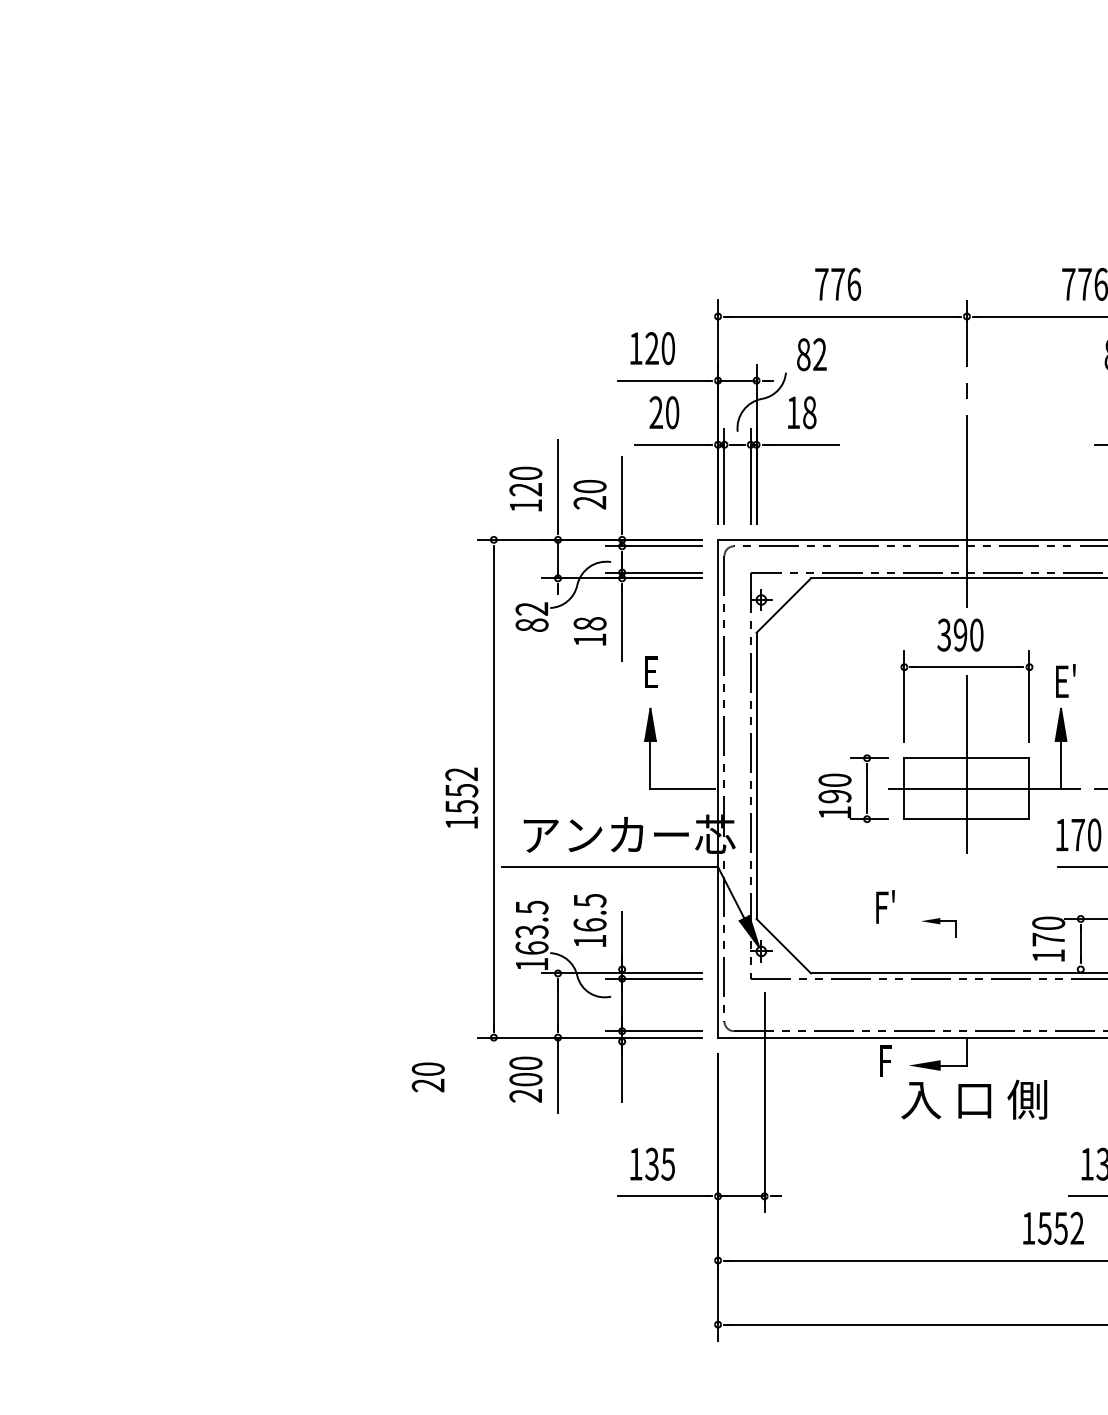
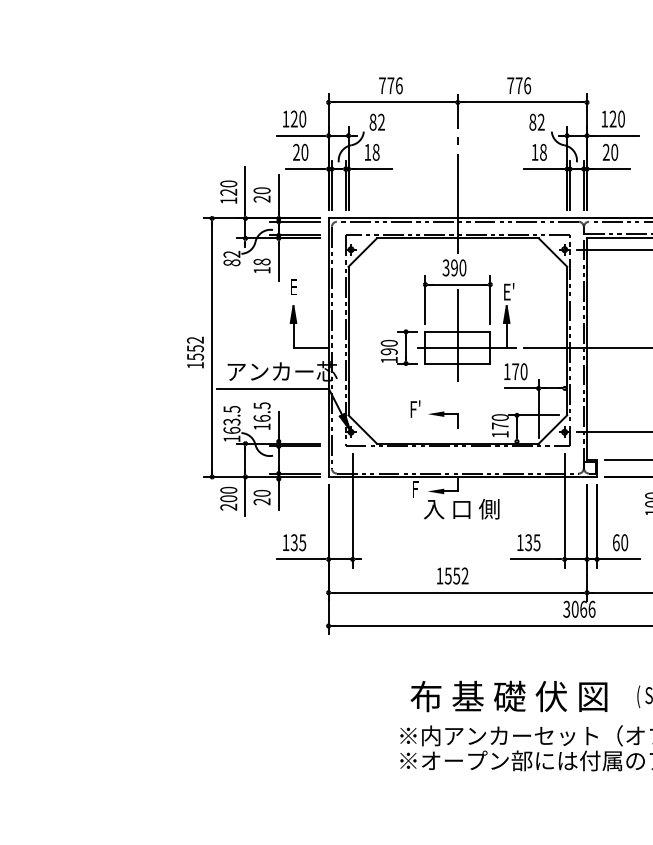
part: (939, 926) -> (443, 419), size x1.67
text: (427, 1077) -> (261, 497), moved
text: (1052, 1227) -> (452, 575), moved

